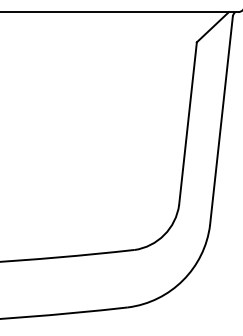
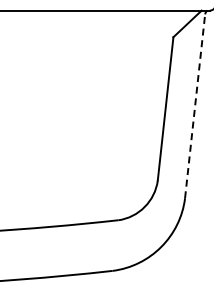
line: (221, 119) -> (195, 105), solid -> dashed

